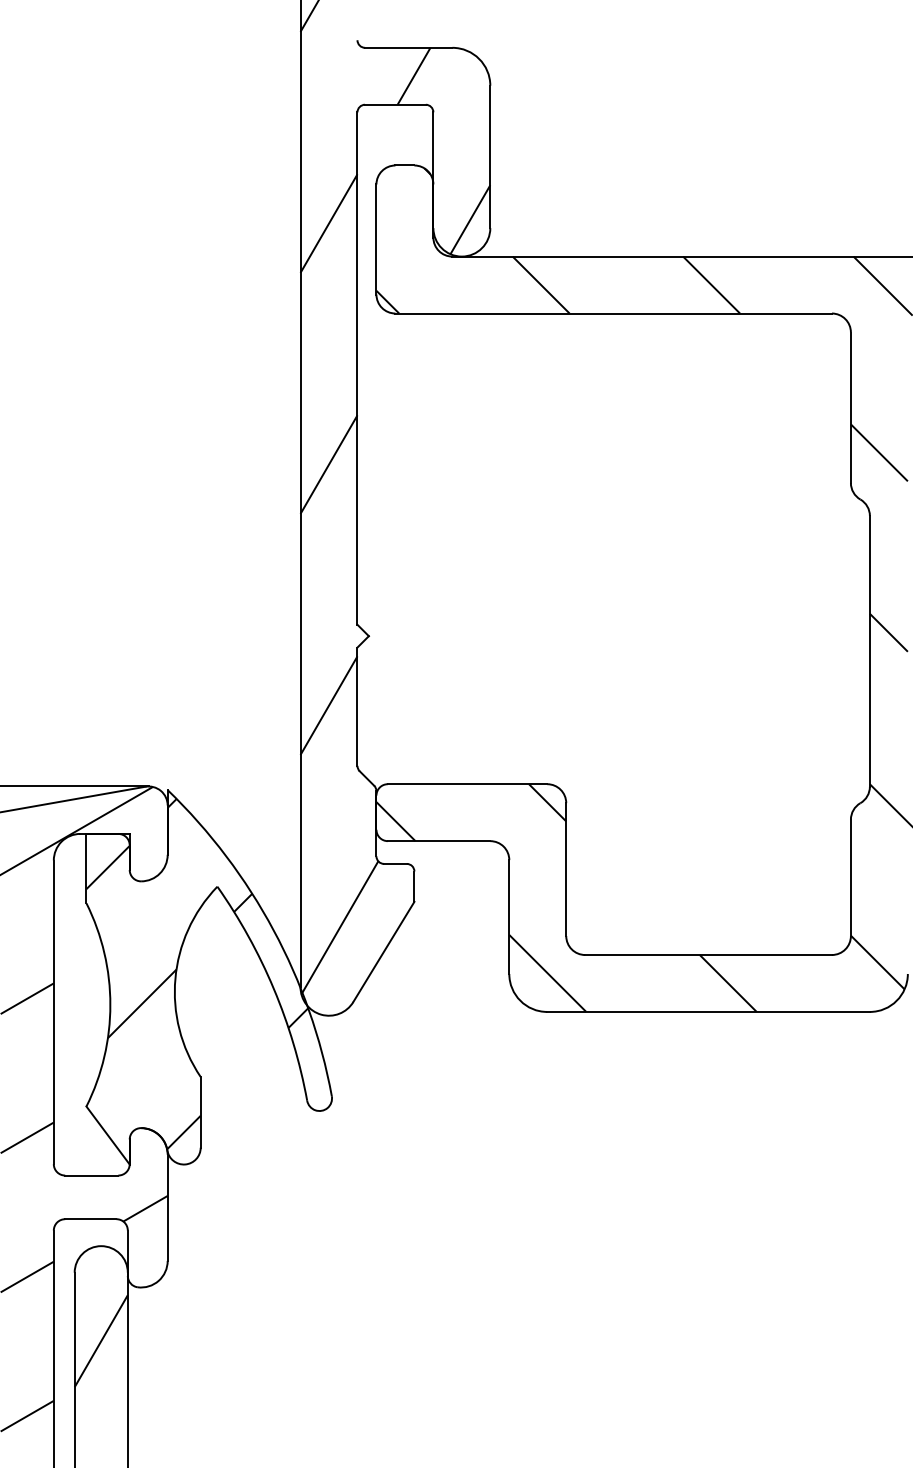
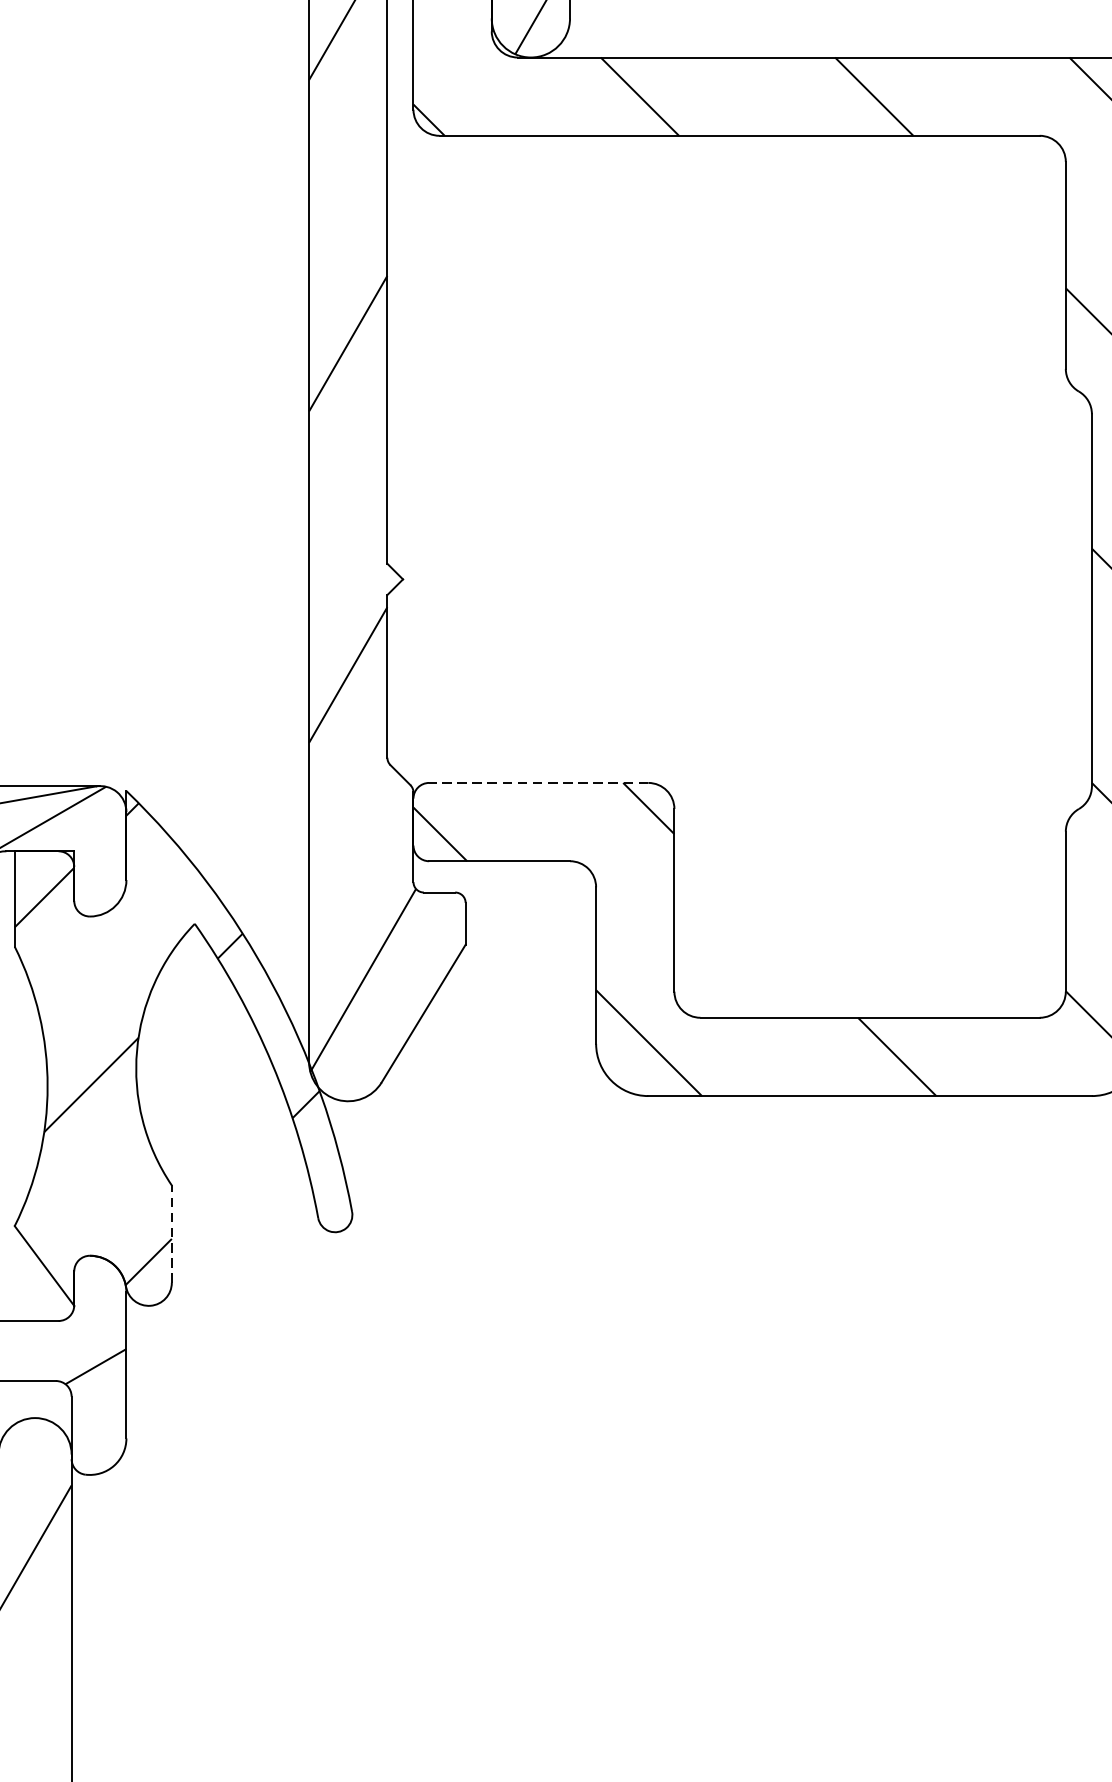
line: (467, 784) -> (538, 783), solid -> dashed
line: (200, 1111) -> (171, 1232), solid -> dashed

